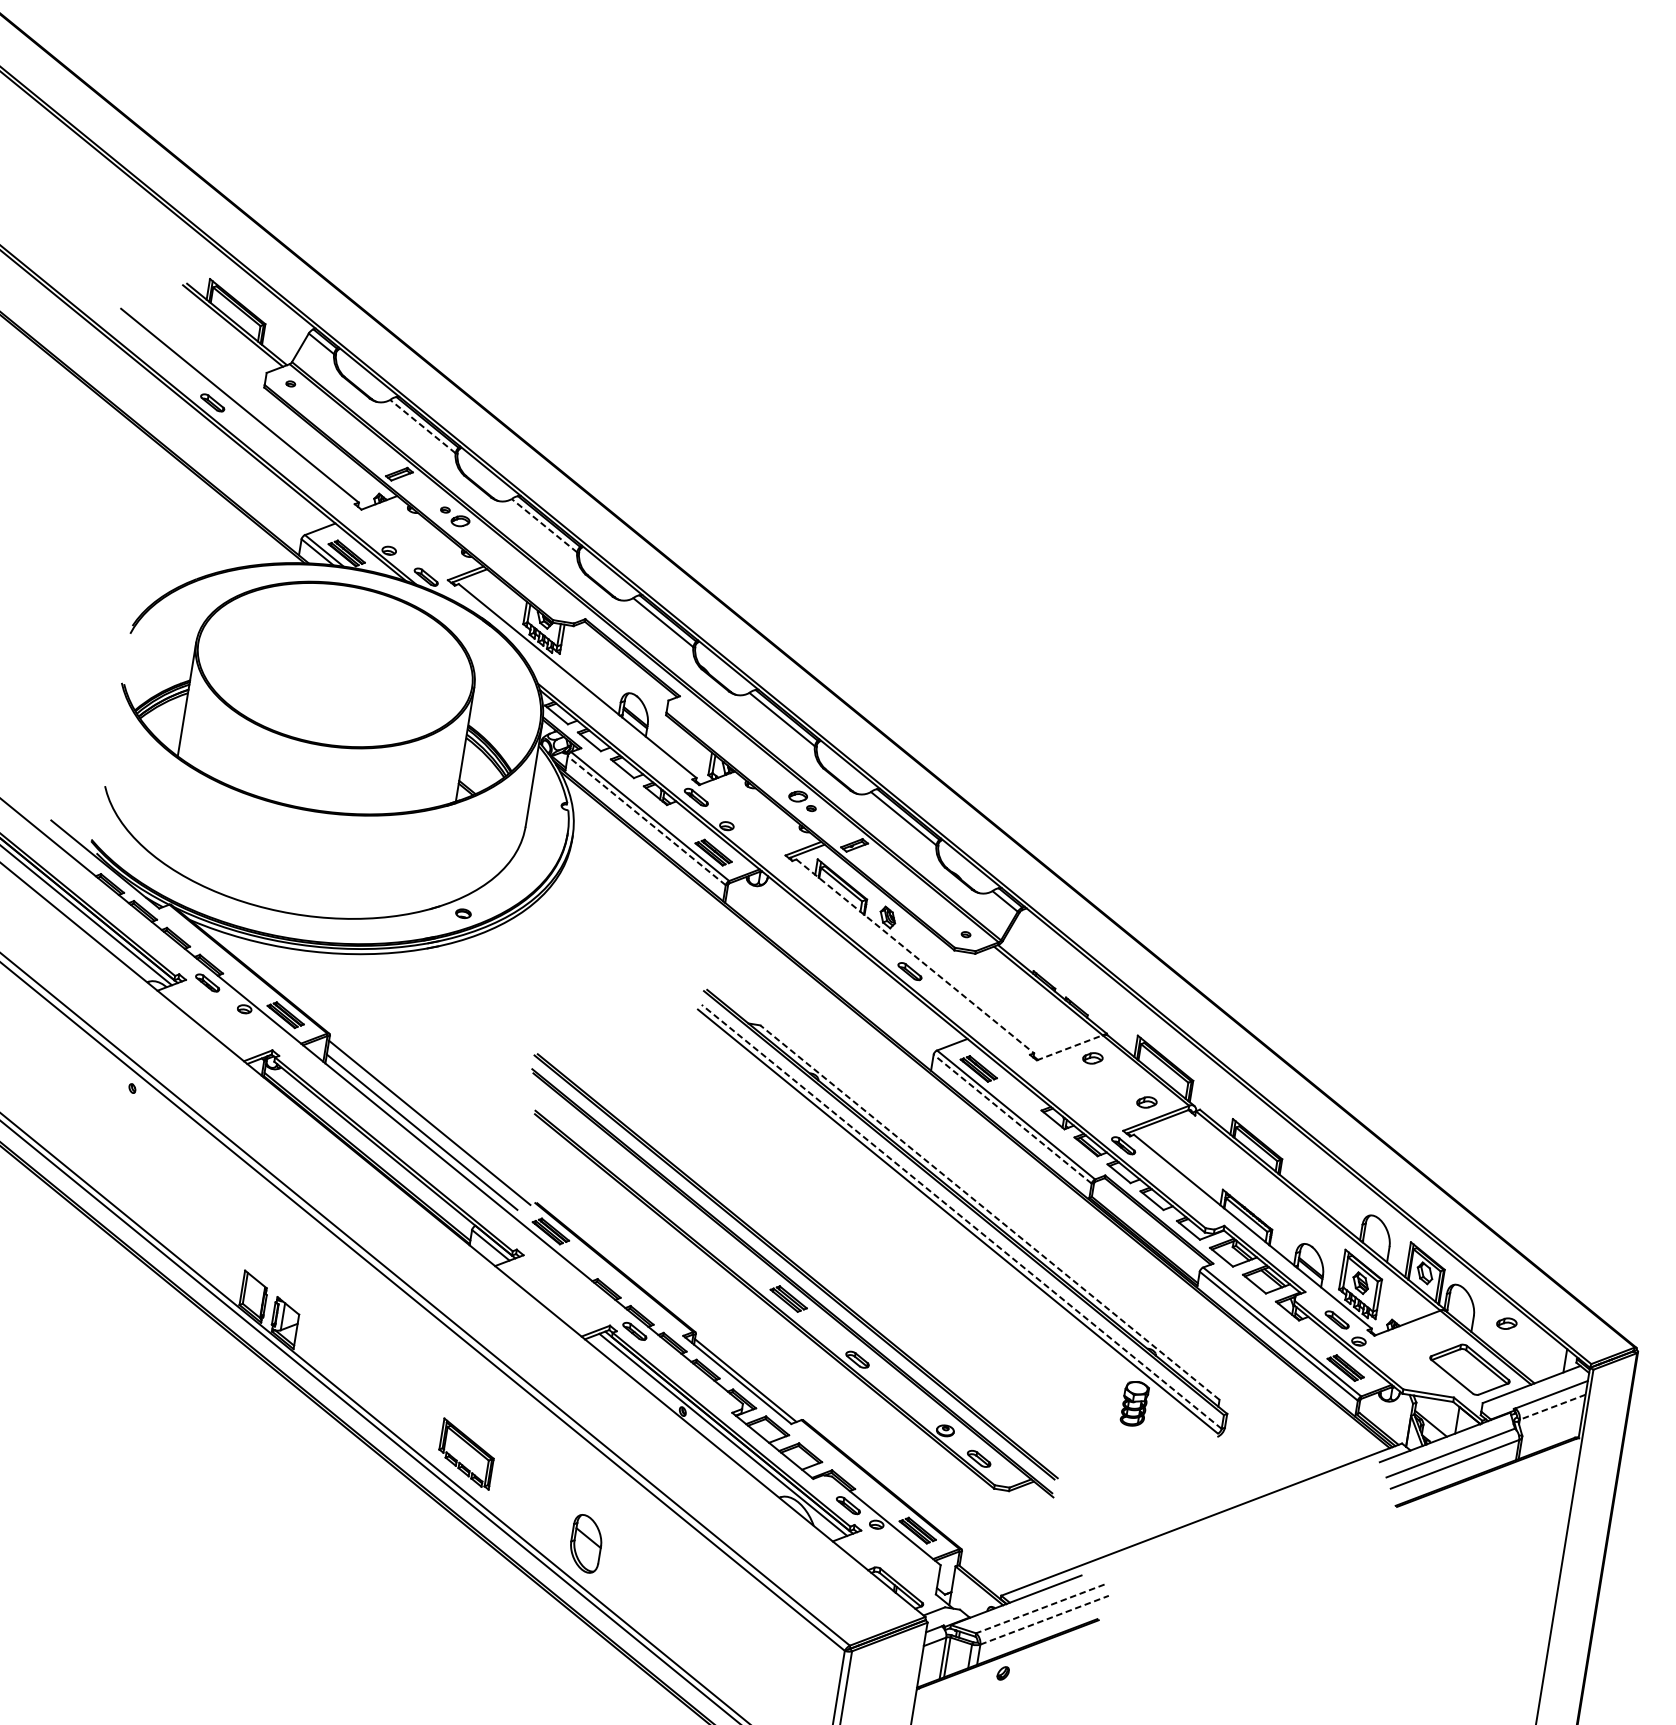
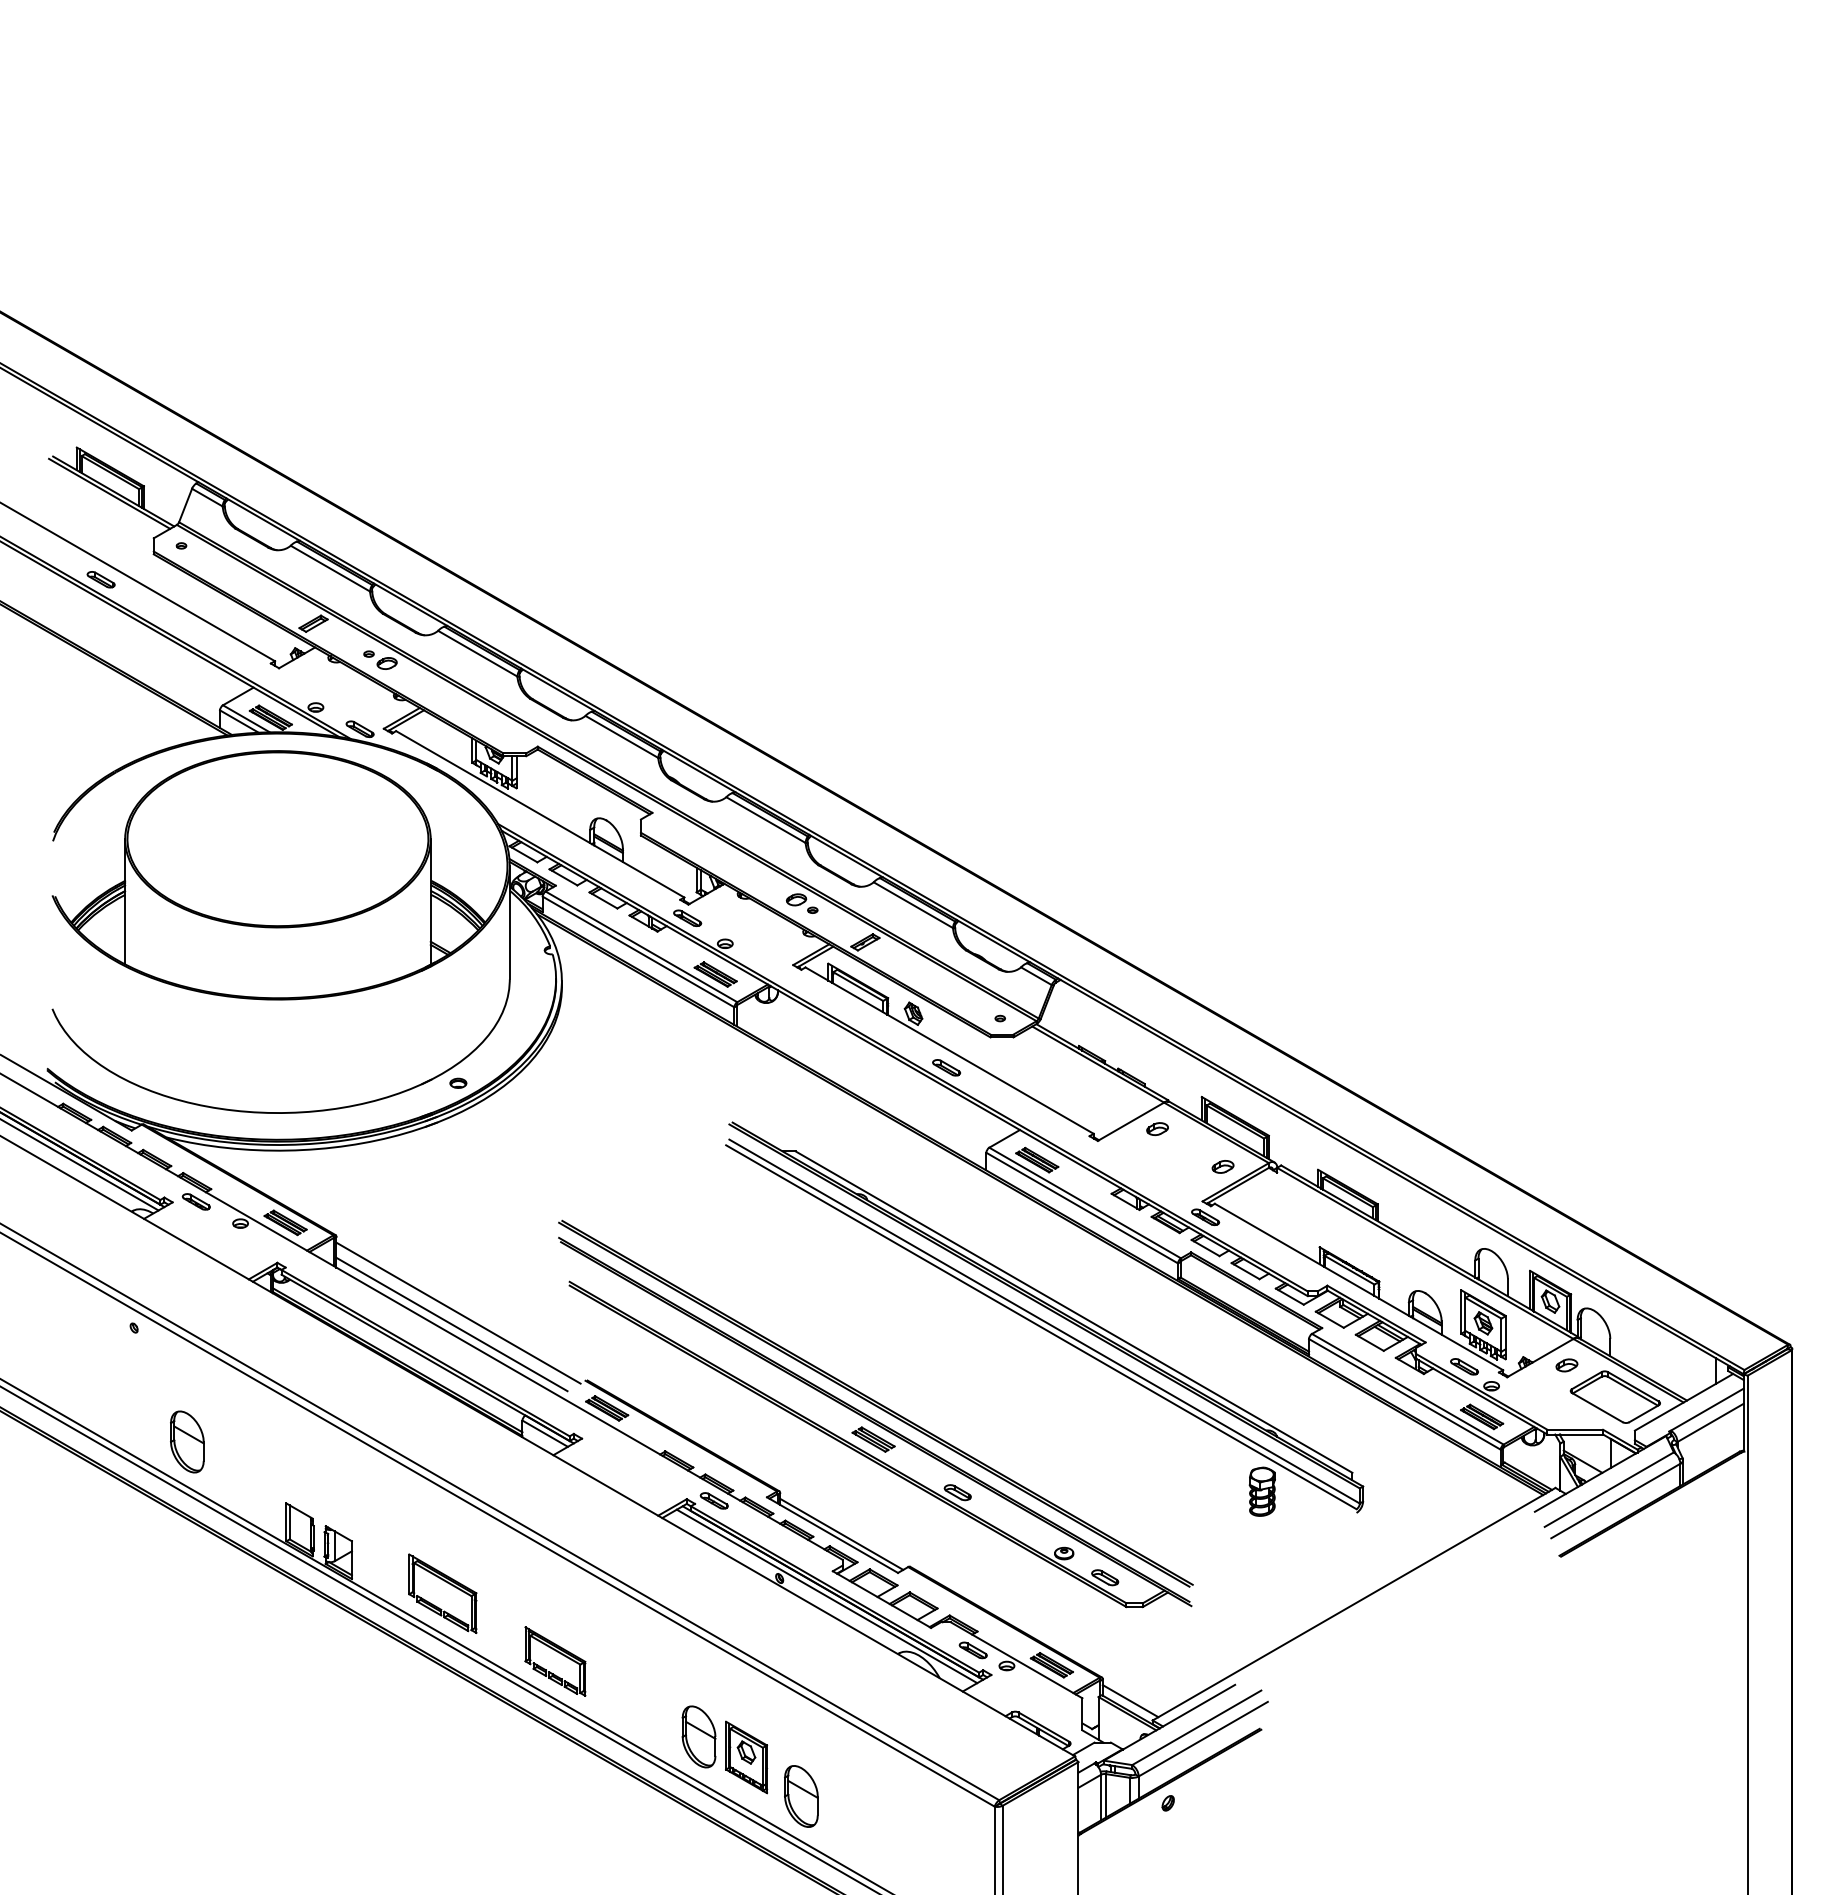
line: (422, 426) -> (330, 568), dashed -> solid
line: (544, 525) -> (477, 653), dashed -> solid
line: (646, 820) -> (638, 951), dashed -> solid
line: (916, 956) -> (950, 1050), dashed -> solid
line: (1070, 1047) -> (1131, 1121), dashed -> solid
line: (1012, 1119) -> (1082, 1208), dashed -> solid
part: (164, 1199) -> (187, 1441), added
line: (989, 1211) -> (1073, 1311), dashed -> solid
line: (961, 1216) -> (1044, 1321), dashed -> solid
part: (1506, 1323) -> (1566, 1365), moved
part: (373, 1375) -> (442, 1593), added
line: (1552, 1407) -> (1710, 1423), dashed -> solid
part: (626, 1569) -> (746, 1757), added
line: (983, 1575) -> (1130, 1701), added
line: (1040, 1608) -> (1196, 1727), dashed -> solid
part: (670, 1613) -> (801, 1796), added
line: (1044, 1620) -> (1203, 1739), dashed -> solid

